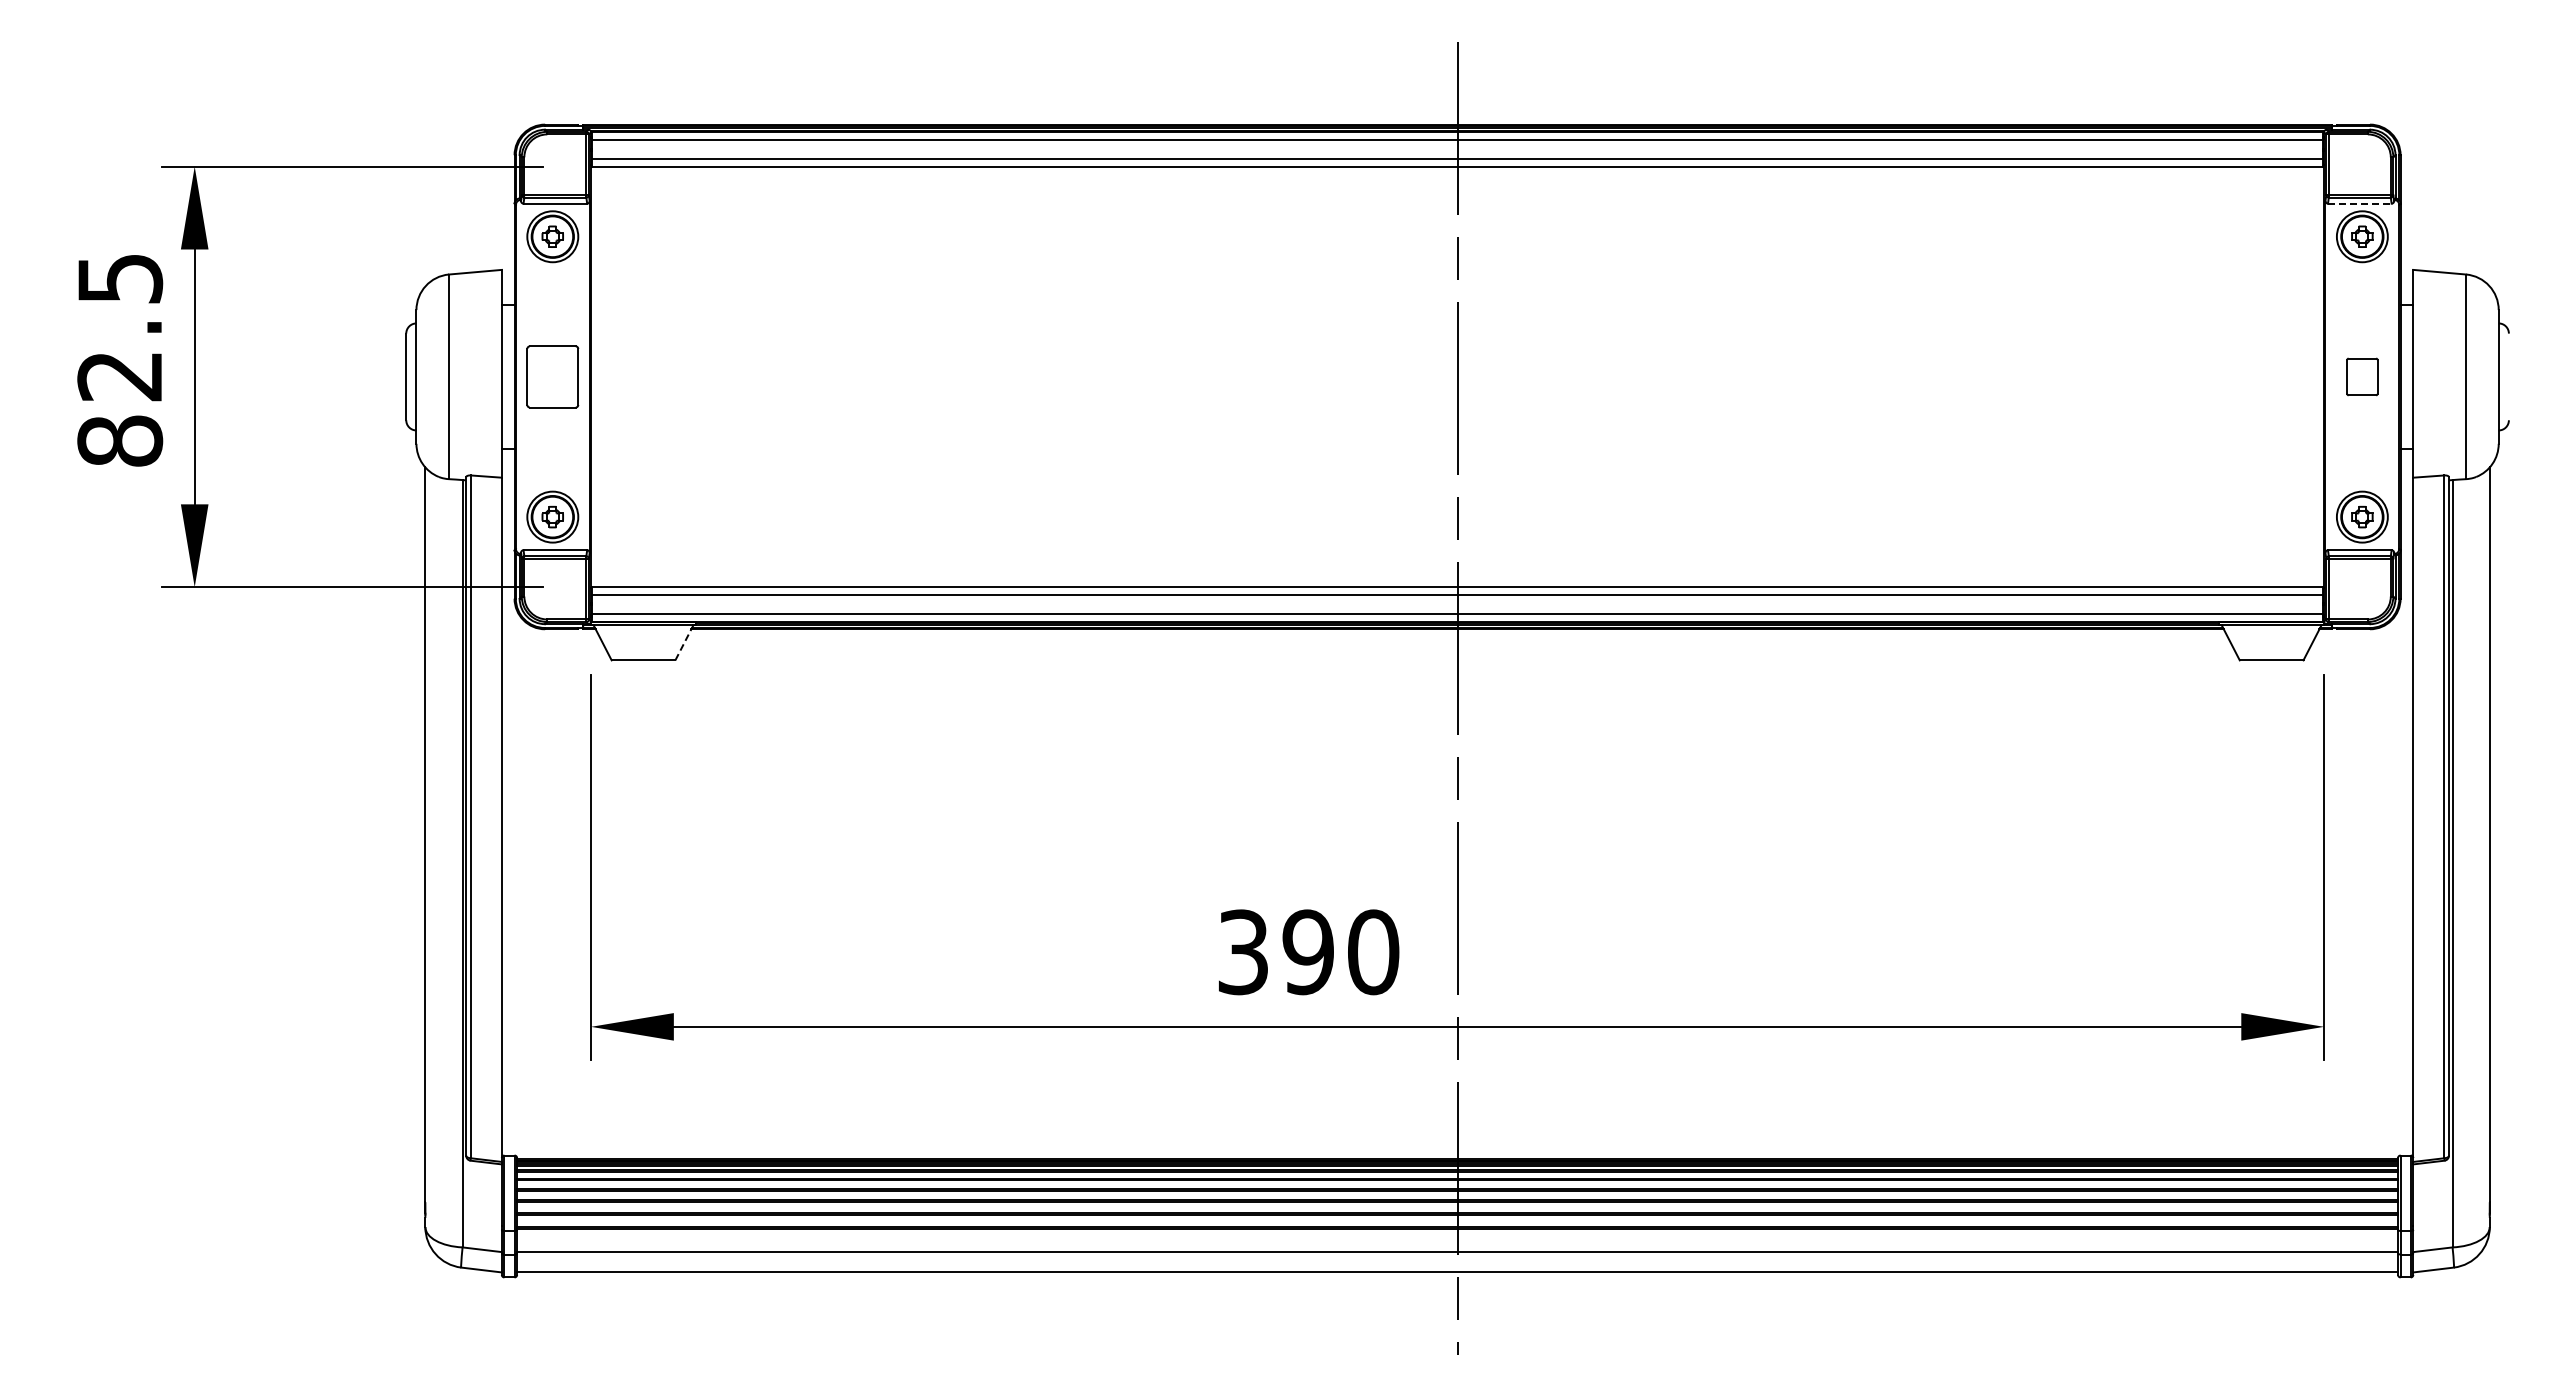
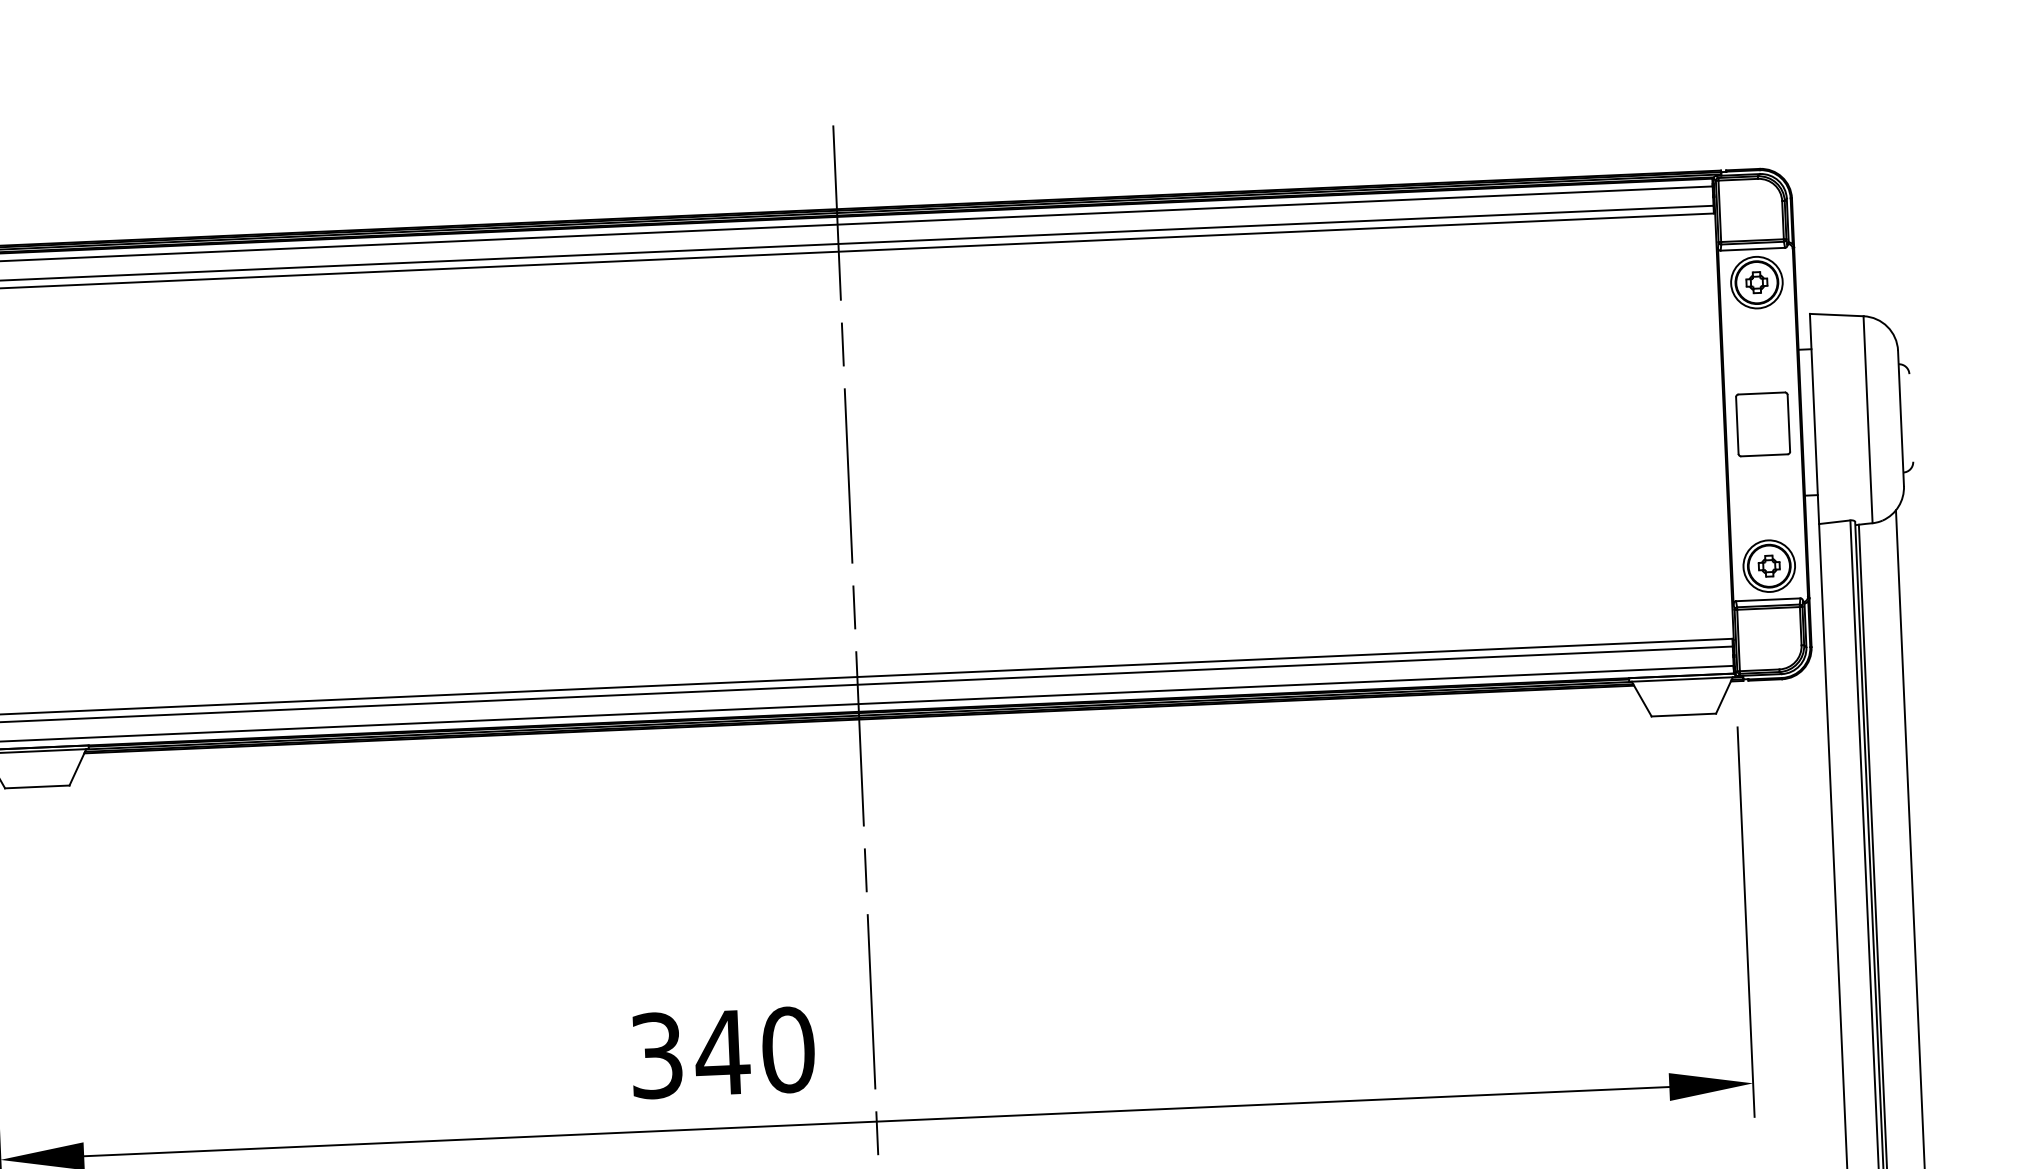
line: (2359, 203) -> (1752, 249), dashed -> solid
part: (2362, 376) -> (1763, 423), size x1.67
line: (684, 642) -> (77, 767), dashed -> solid
text: (1308, 952) -> (722, 1053), 390 -> 340

